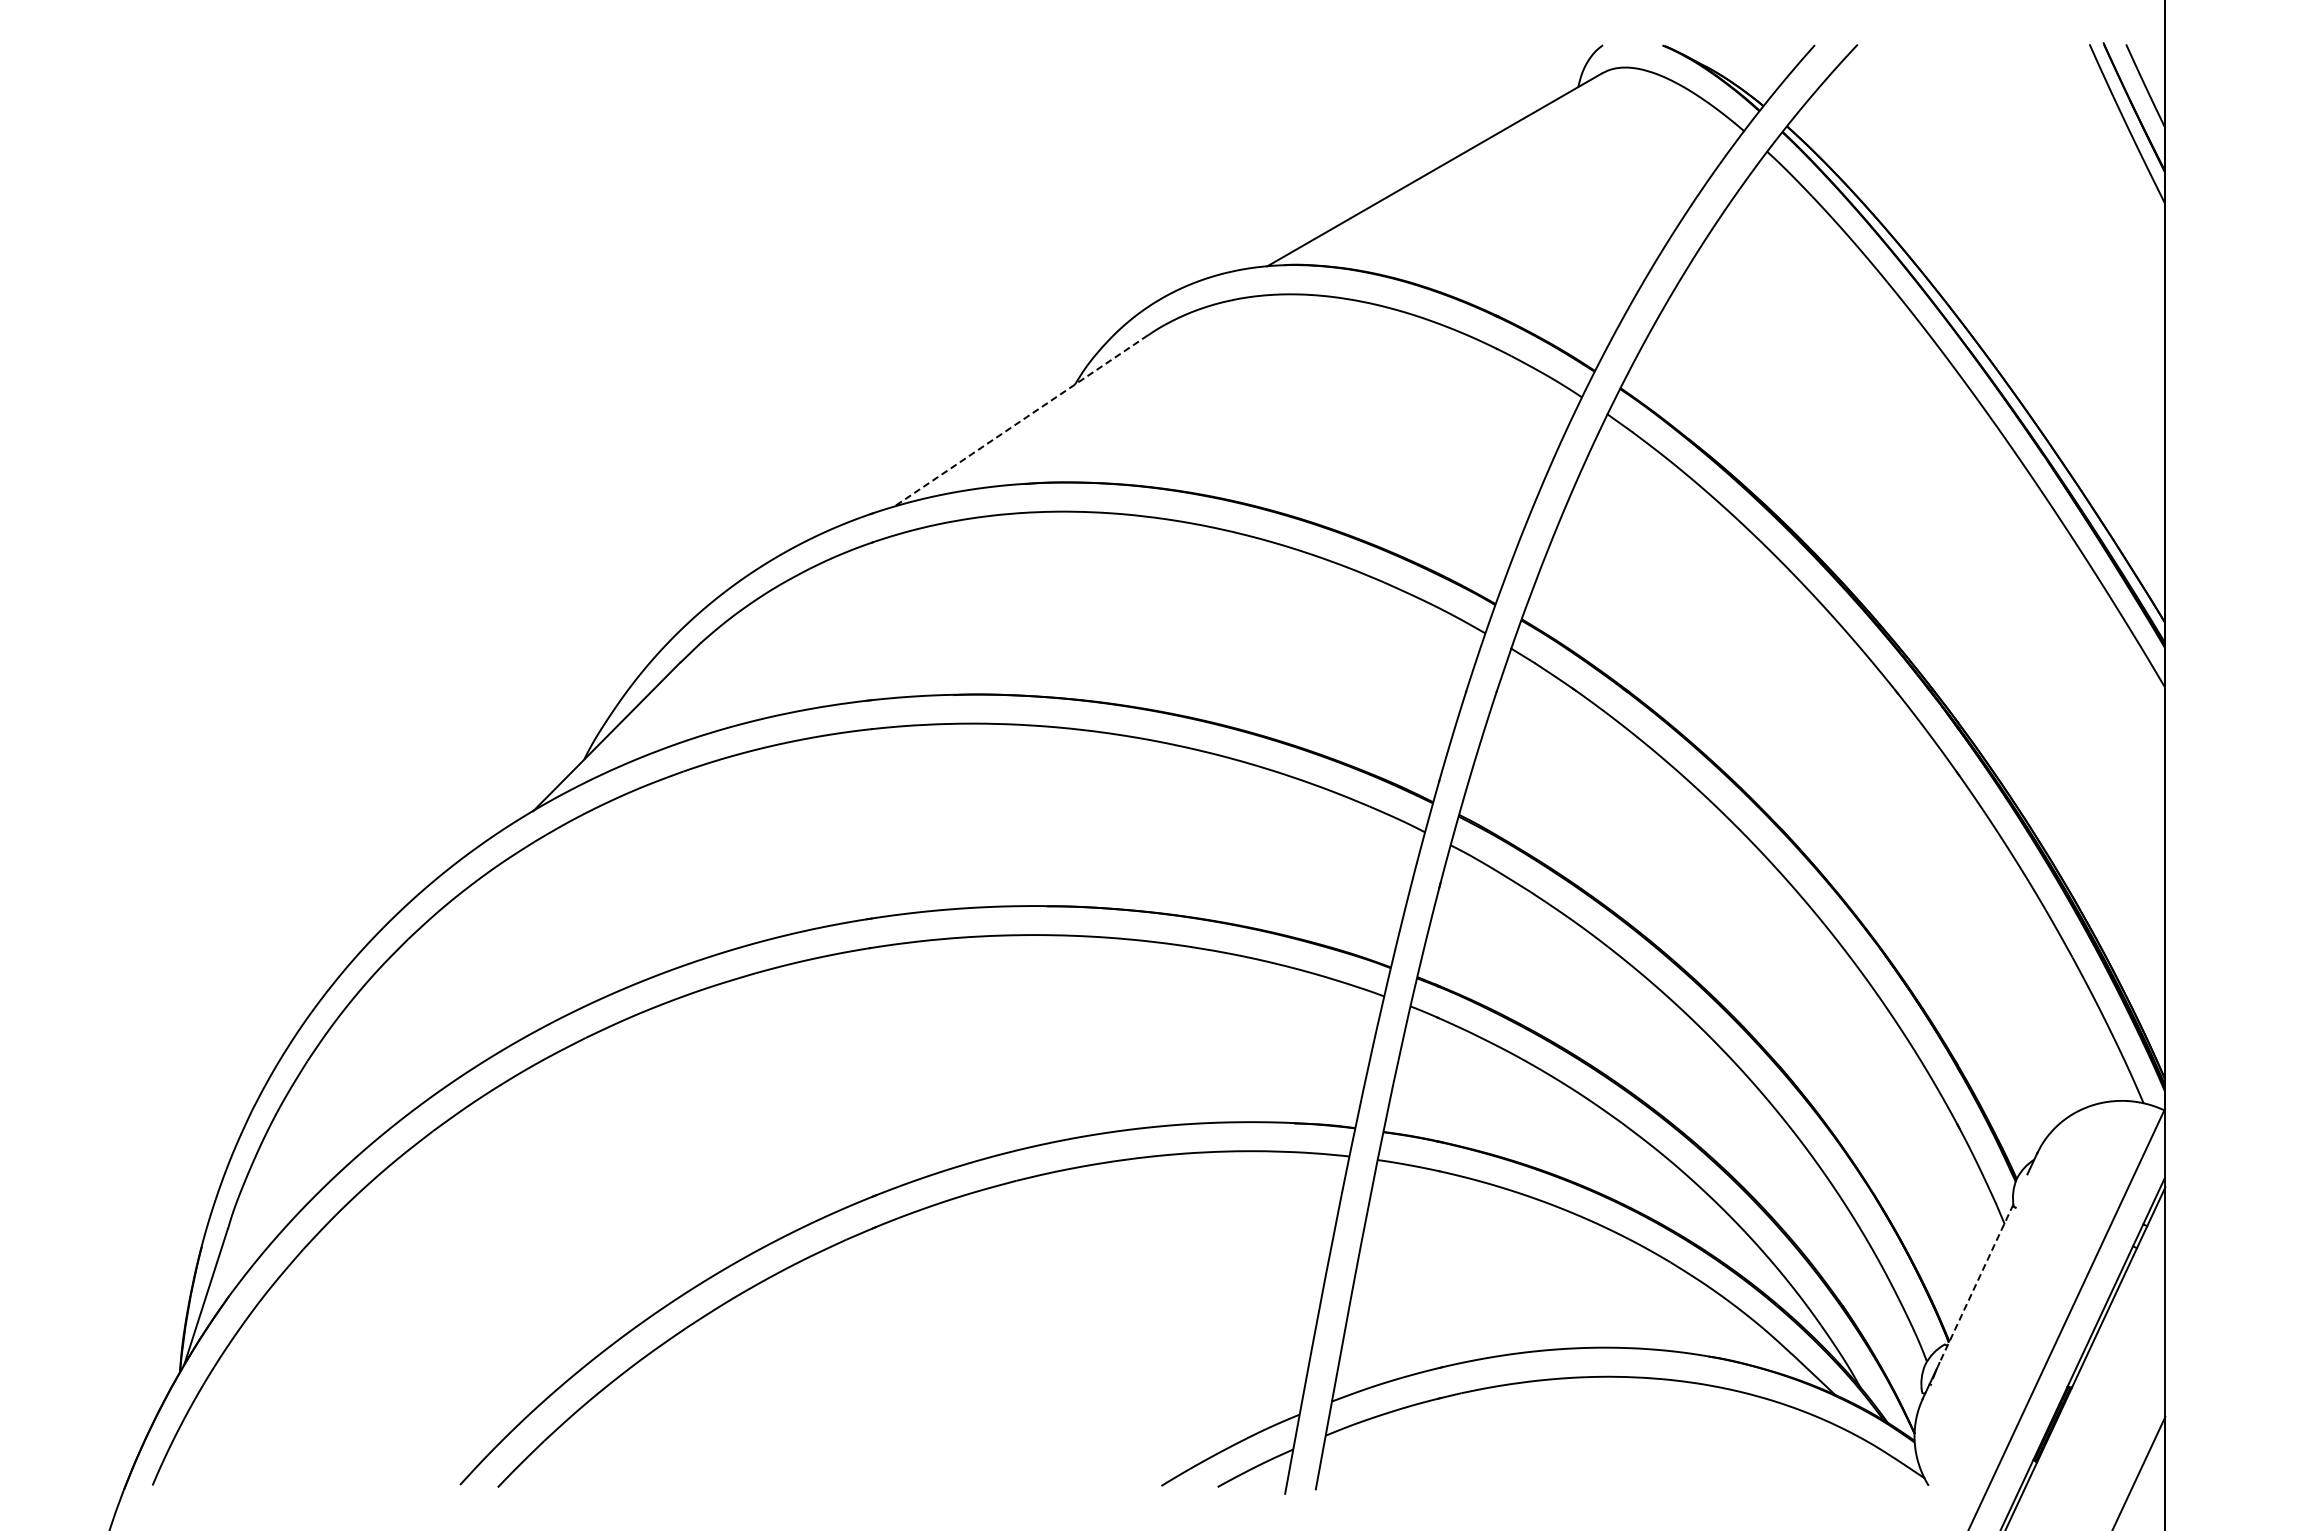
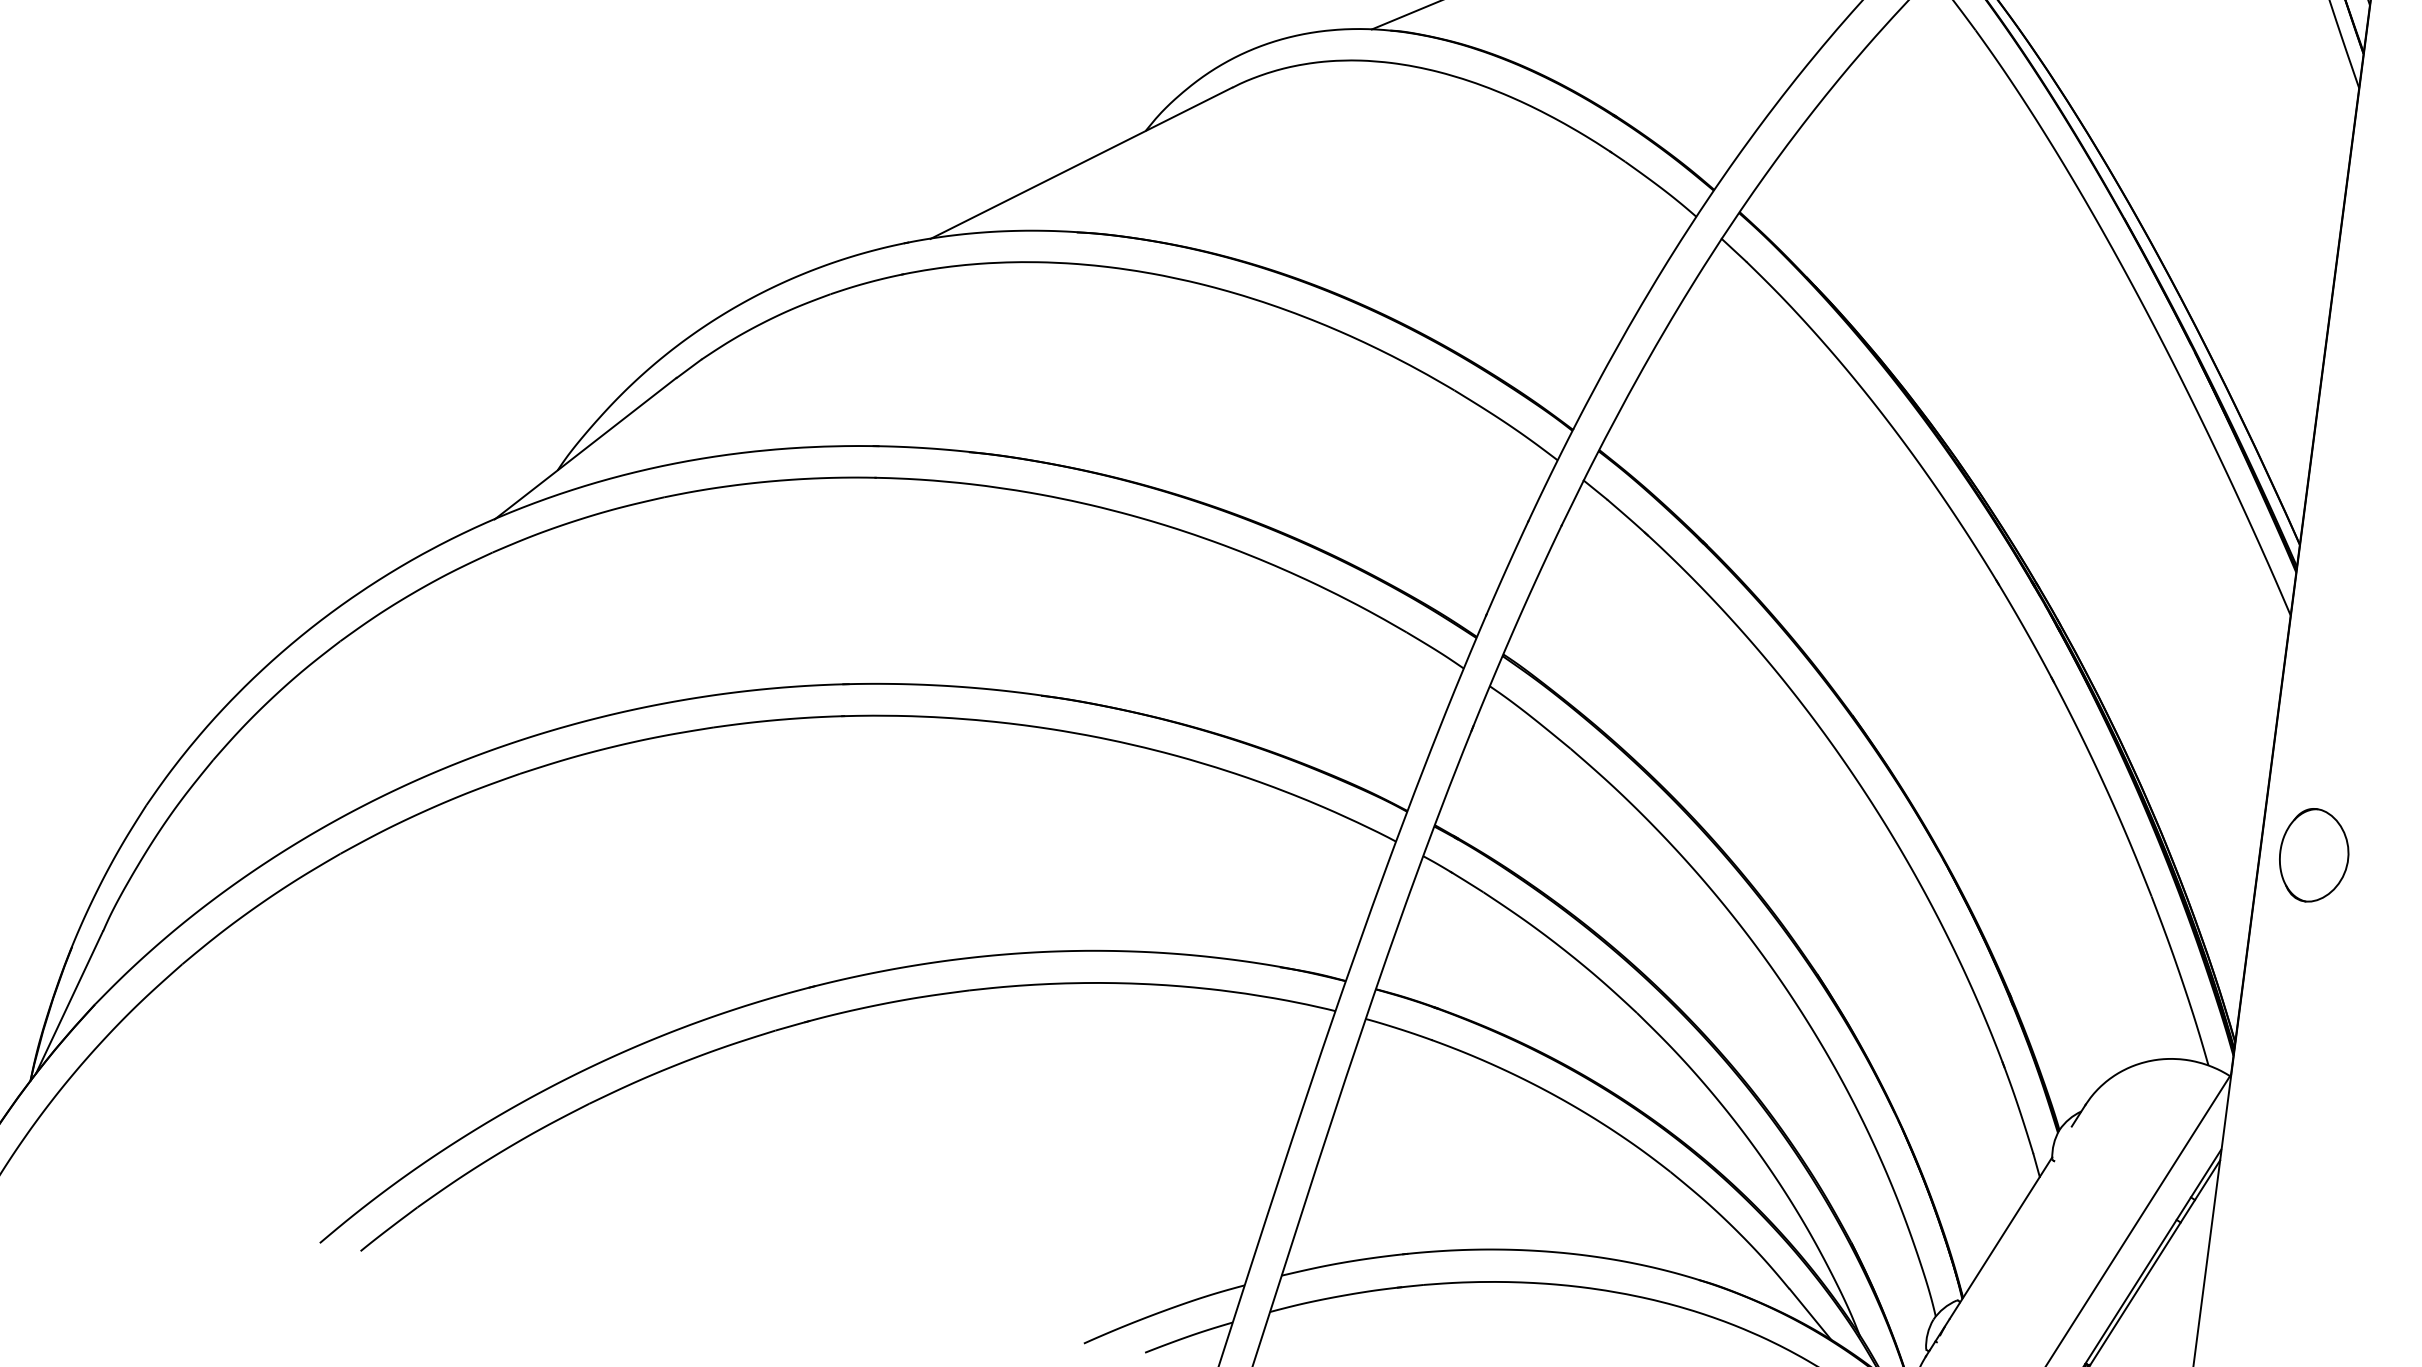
line: (1020, 421) -> (1081, 163), dashed -> solid
part: (2214, 901) -> (2314, 855), added
line: (1976, 1283) -> (2000, 1238), dashed -> solid

